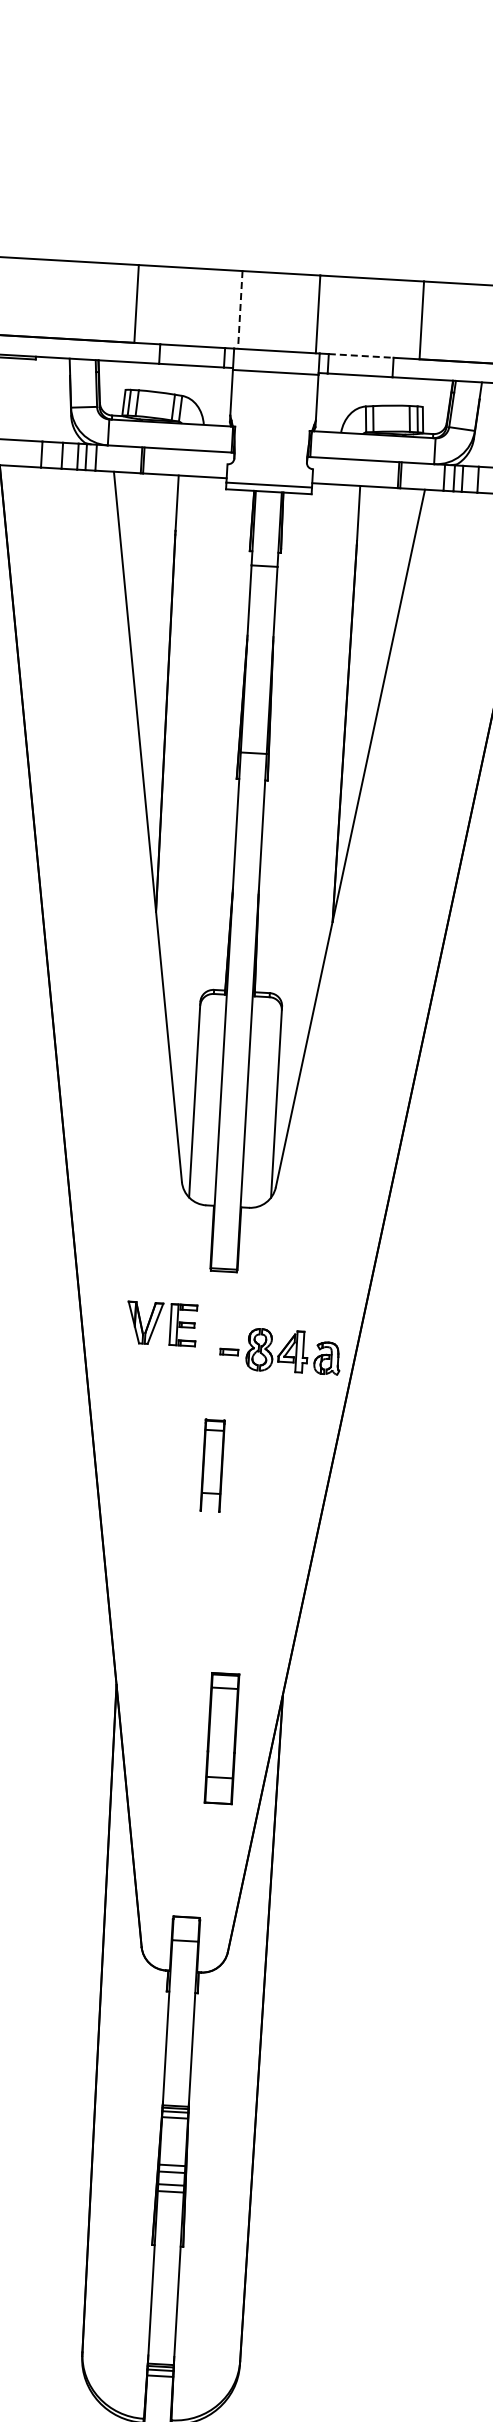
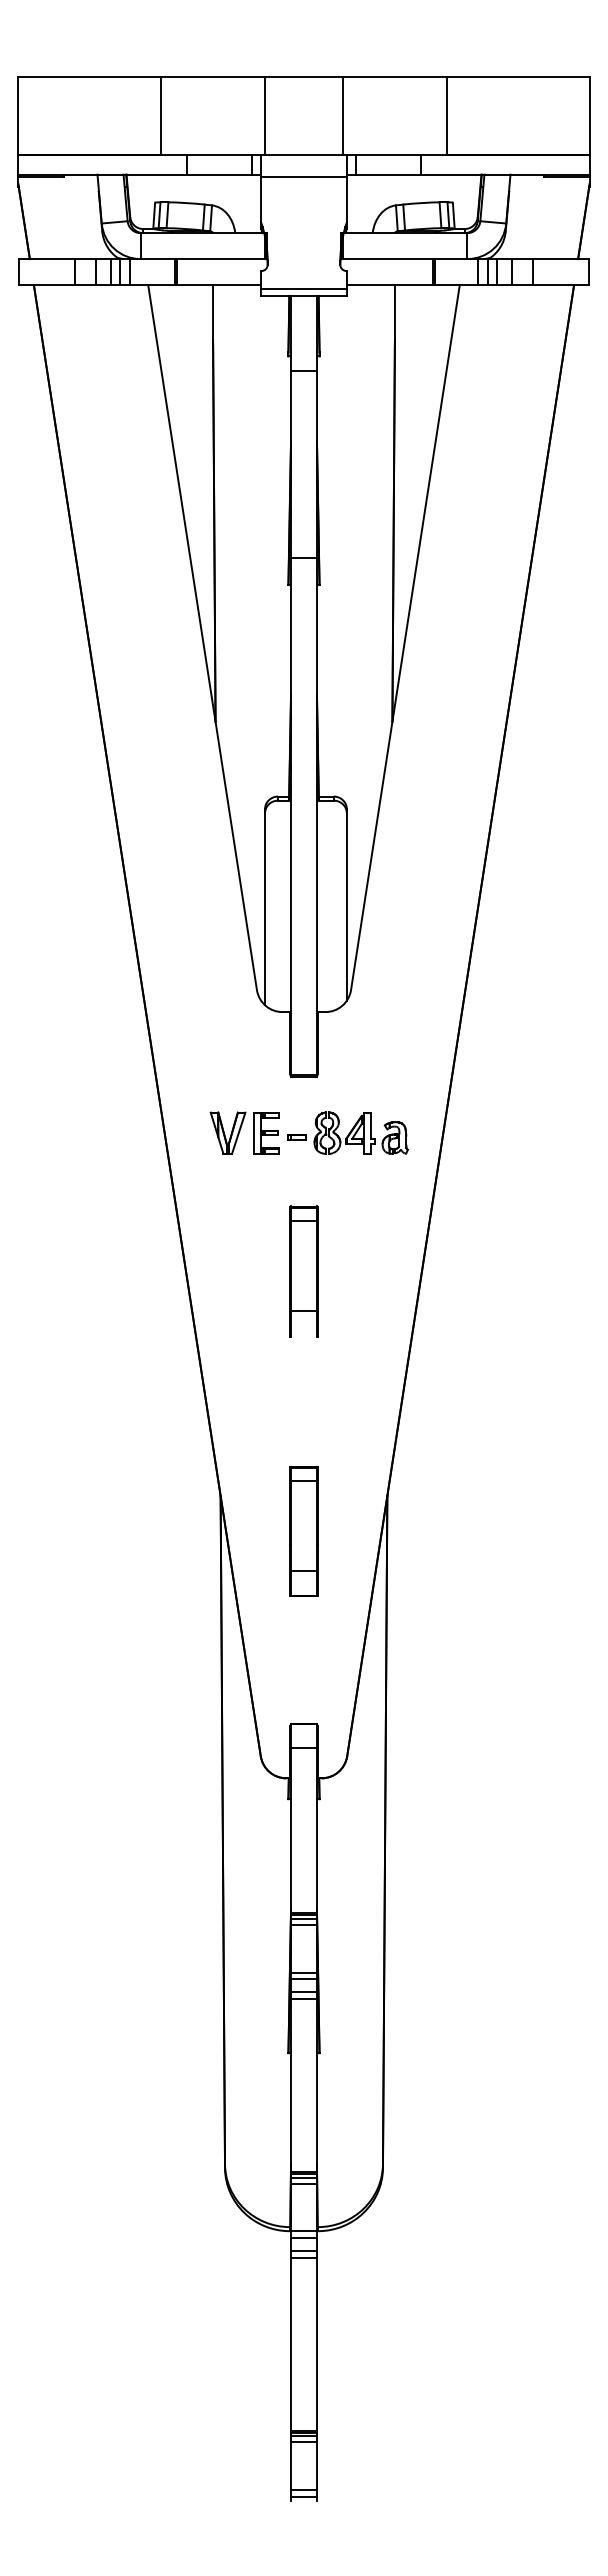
line: (240, 310) -> (265, 116), dashed -> solid
line: (361, 356) -> (388, 155), dashed -> solid
part: (279, 1350) -> (347, 1132), moved
part: (212, 1465) -> (303, 1271), size x1.43
part: (221, 1738) -> (303, 1531), moved

